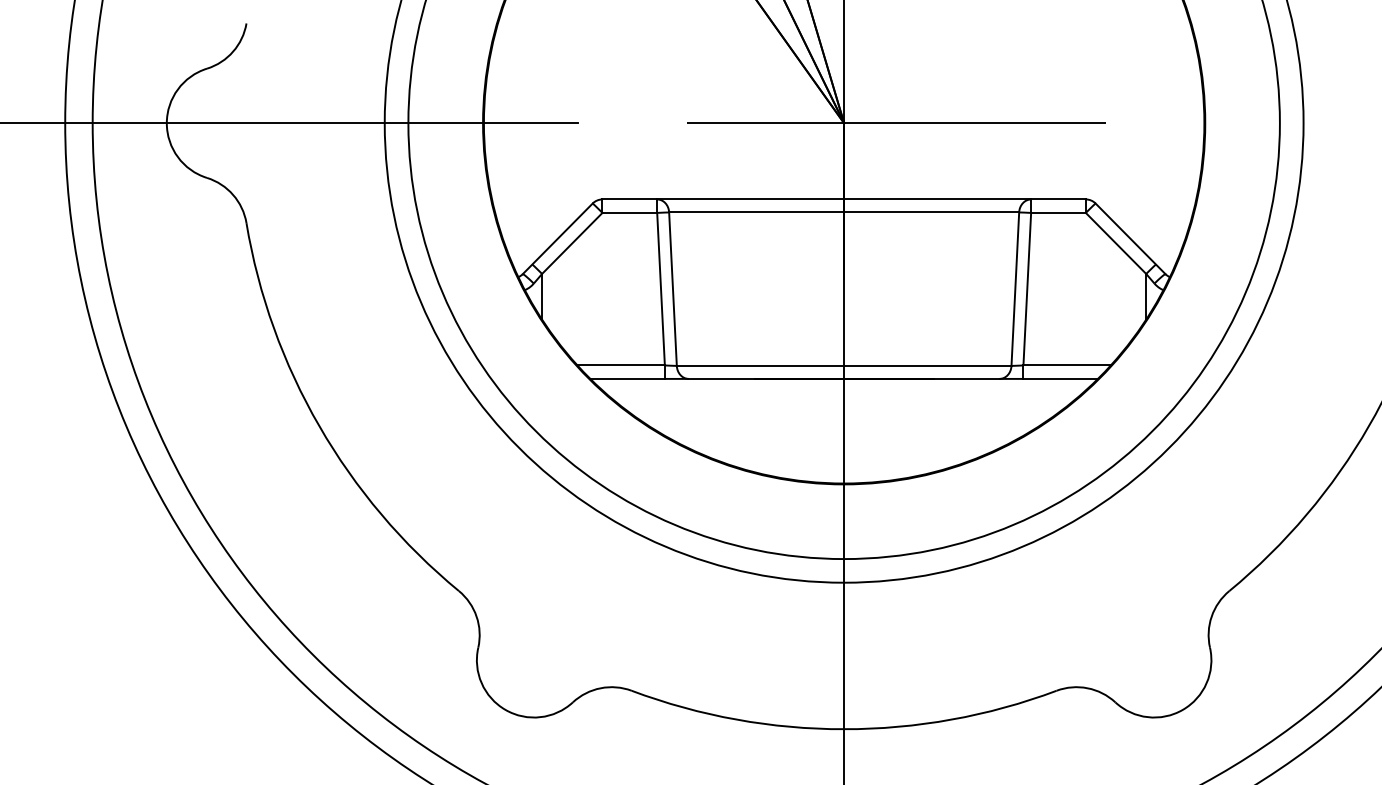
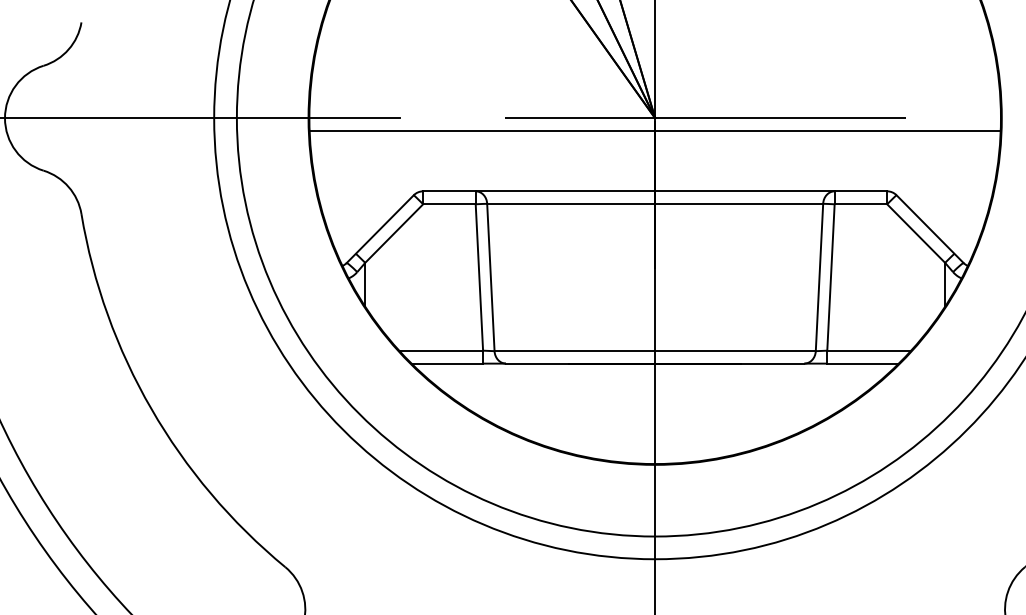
line: (844, 136) -> (655, 130), added

